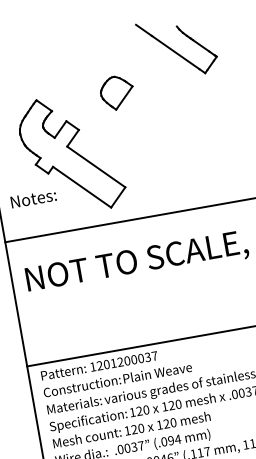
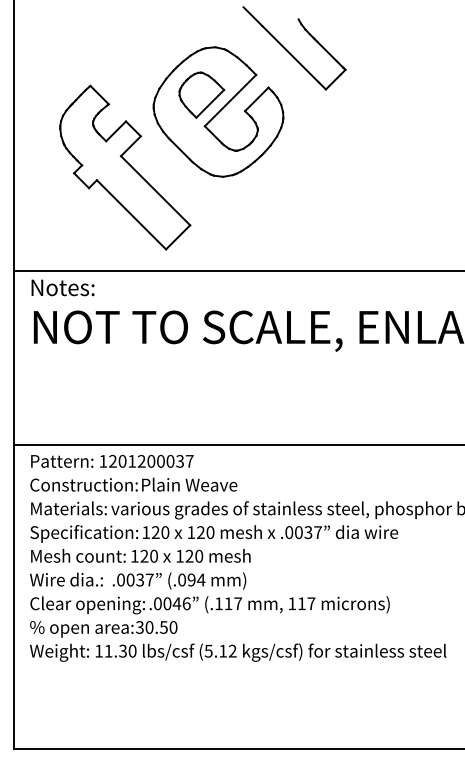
part: (131, 102) -> (218, 111), added
text: (33, 198) -> (62, 287), moved

